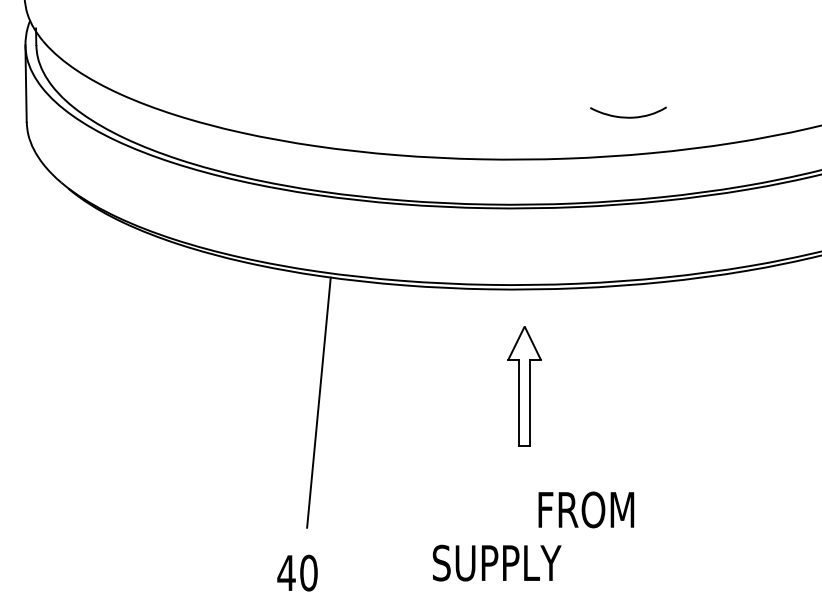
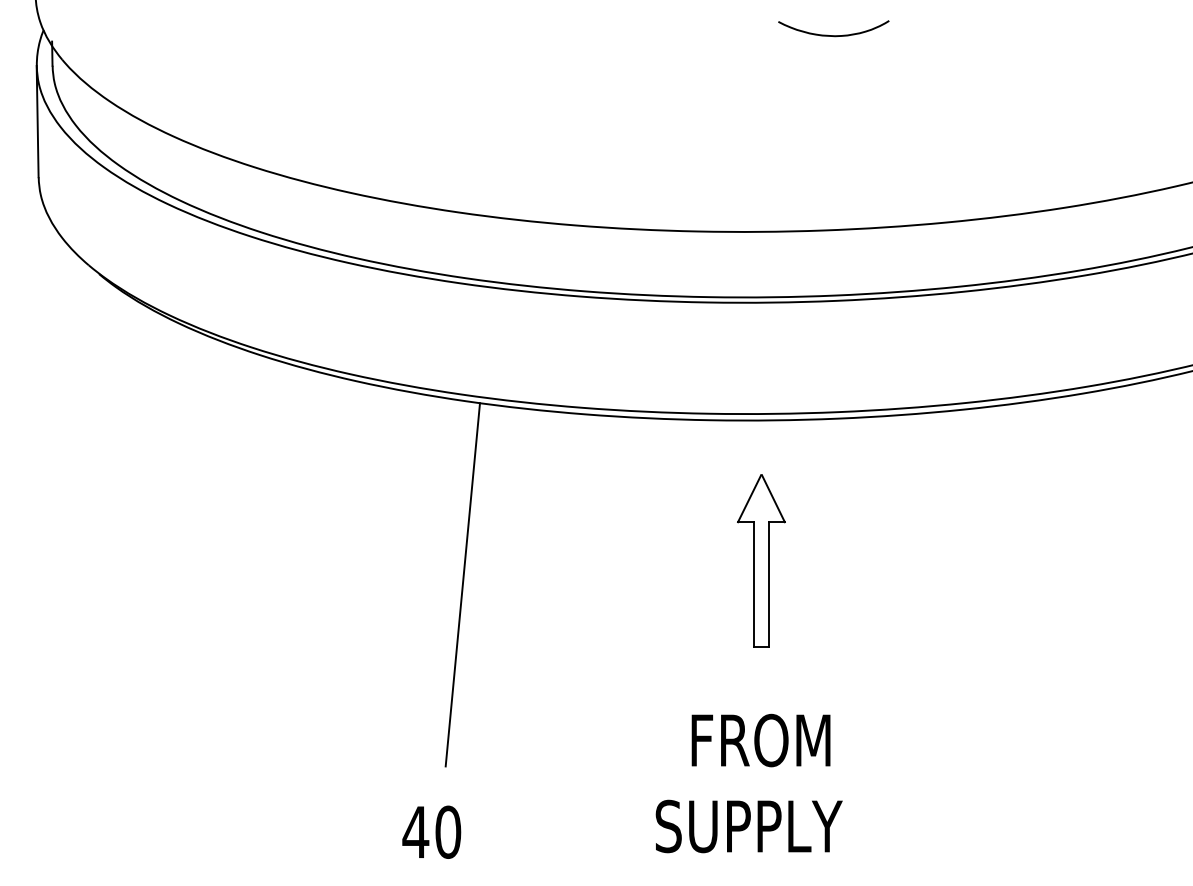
curve: (628, 116) -> (833, 34), moved
text: (586, 509) -> (761, 739), moved
text: (496, 562) -> (748, 825), moved

